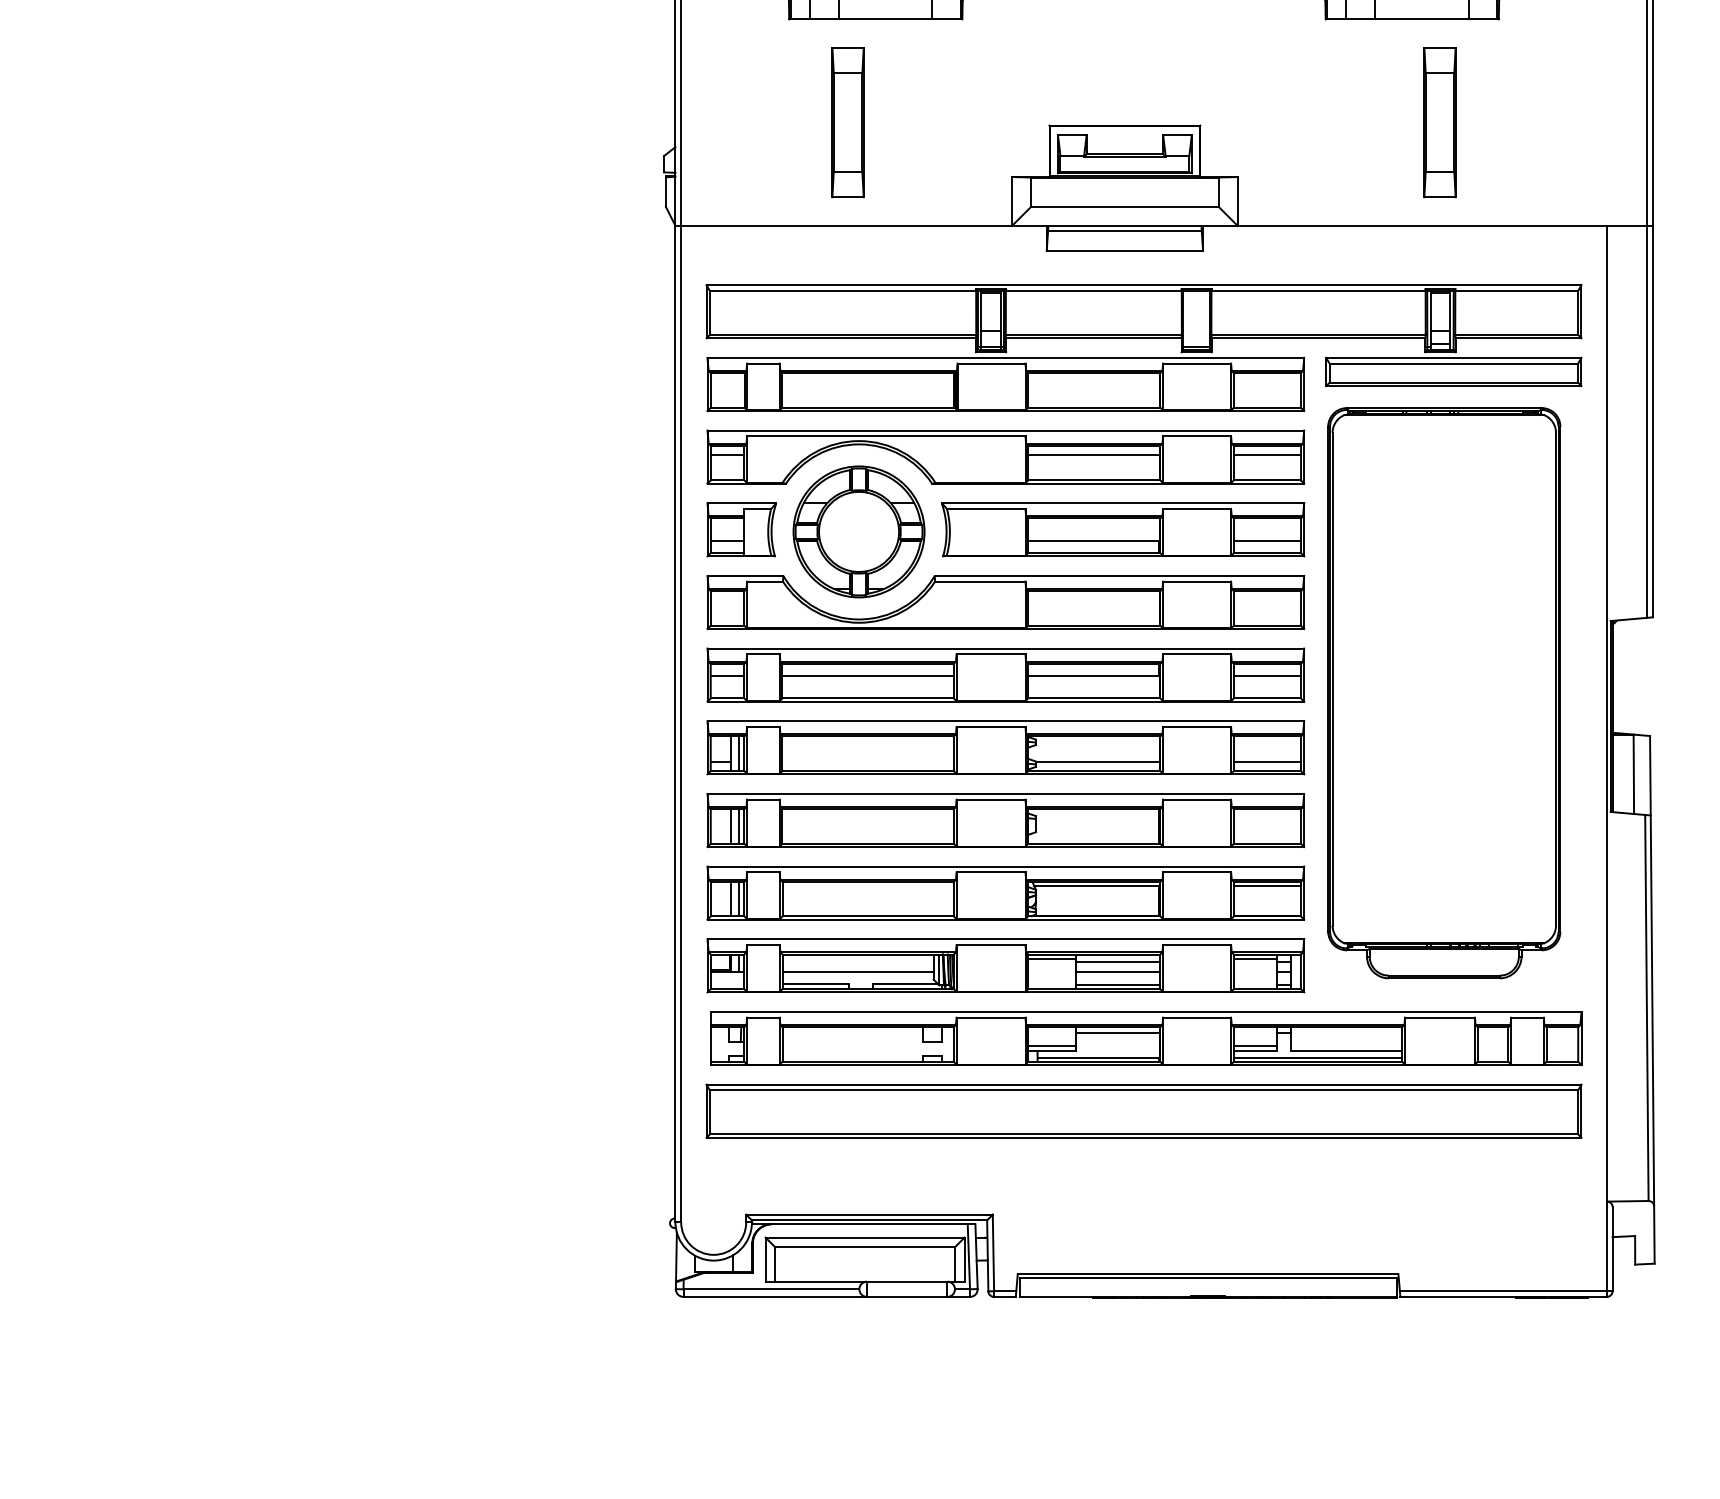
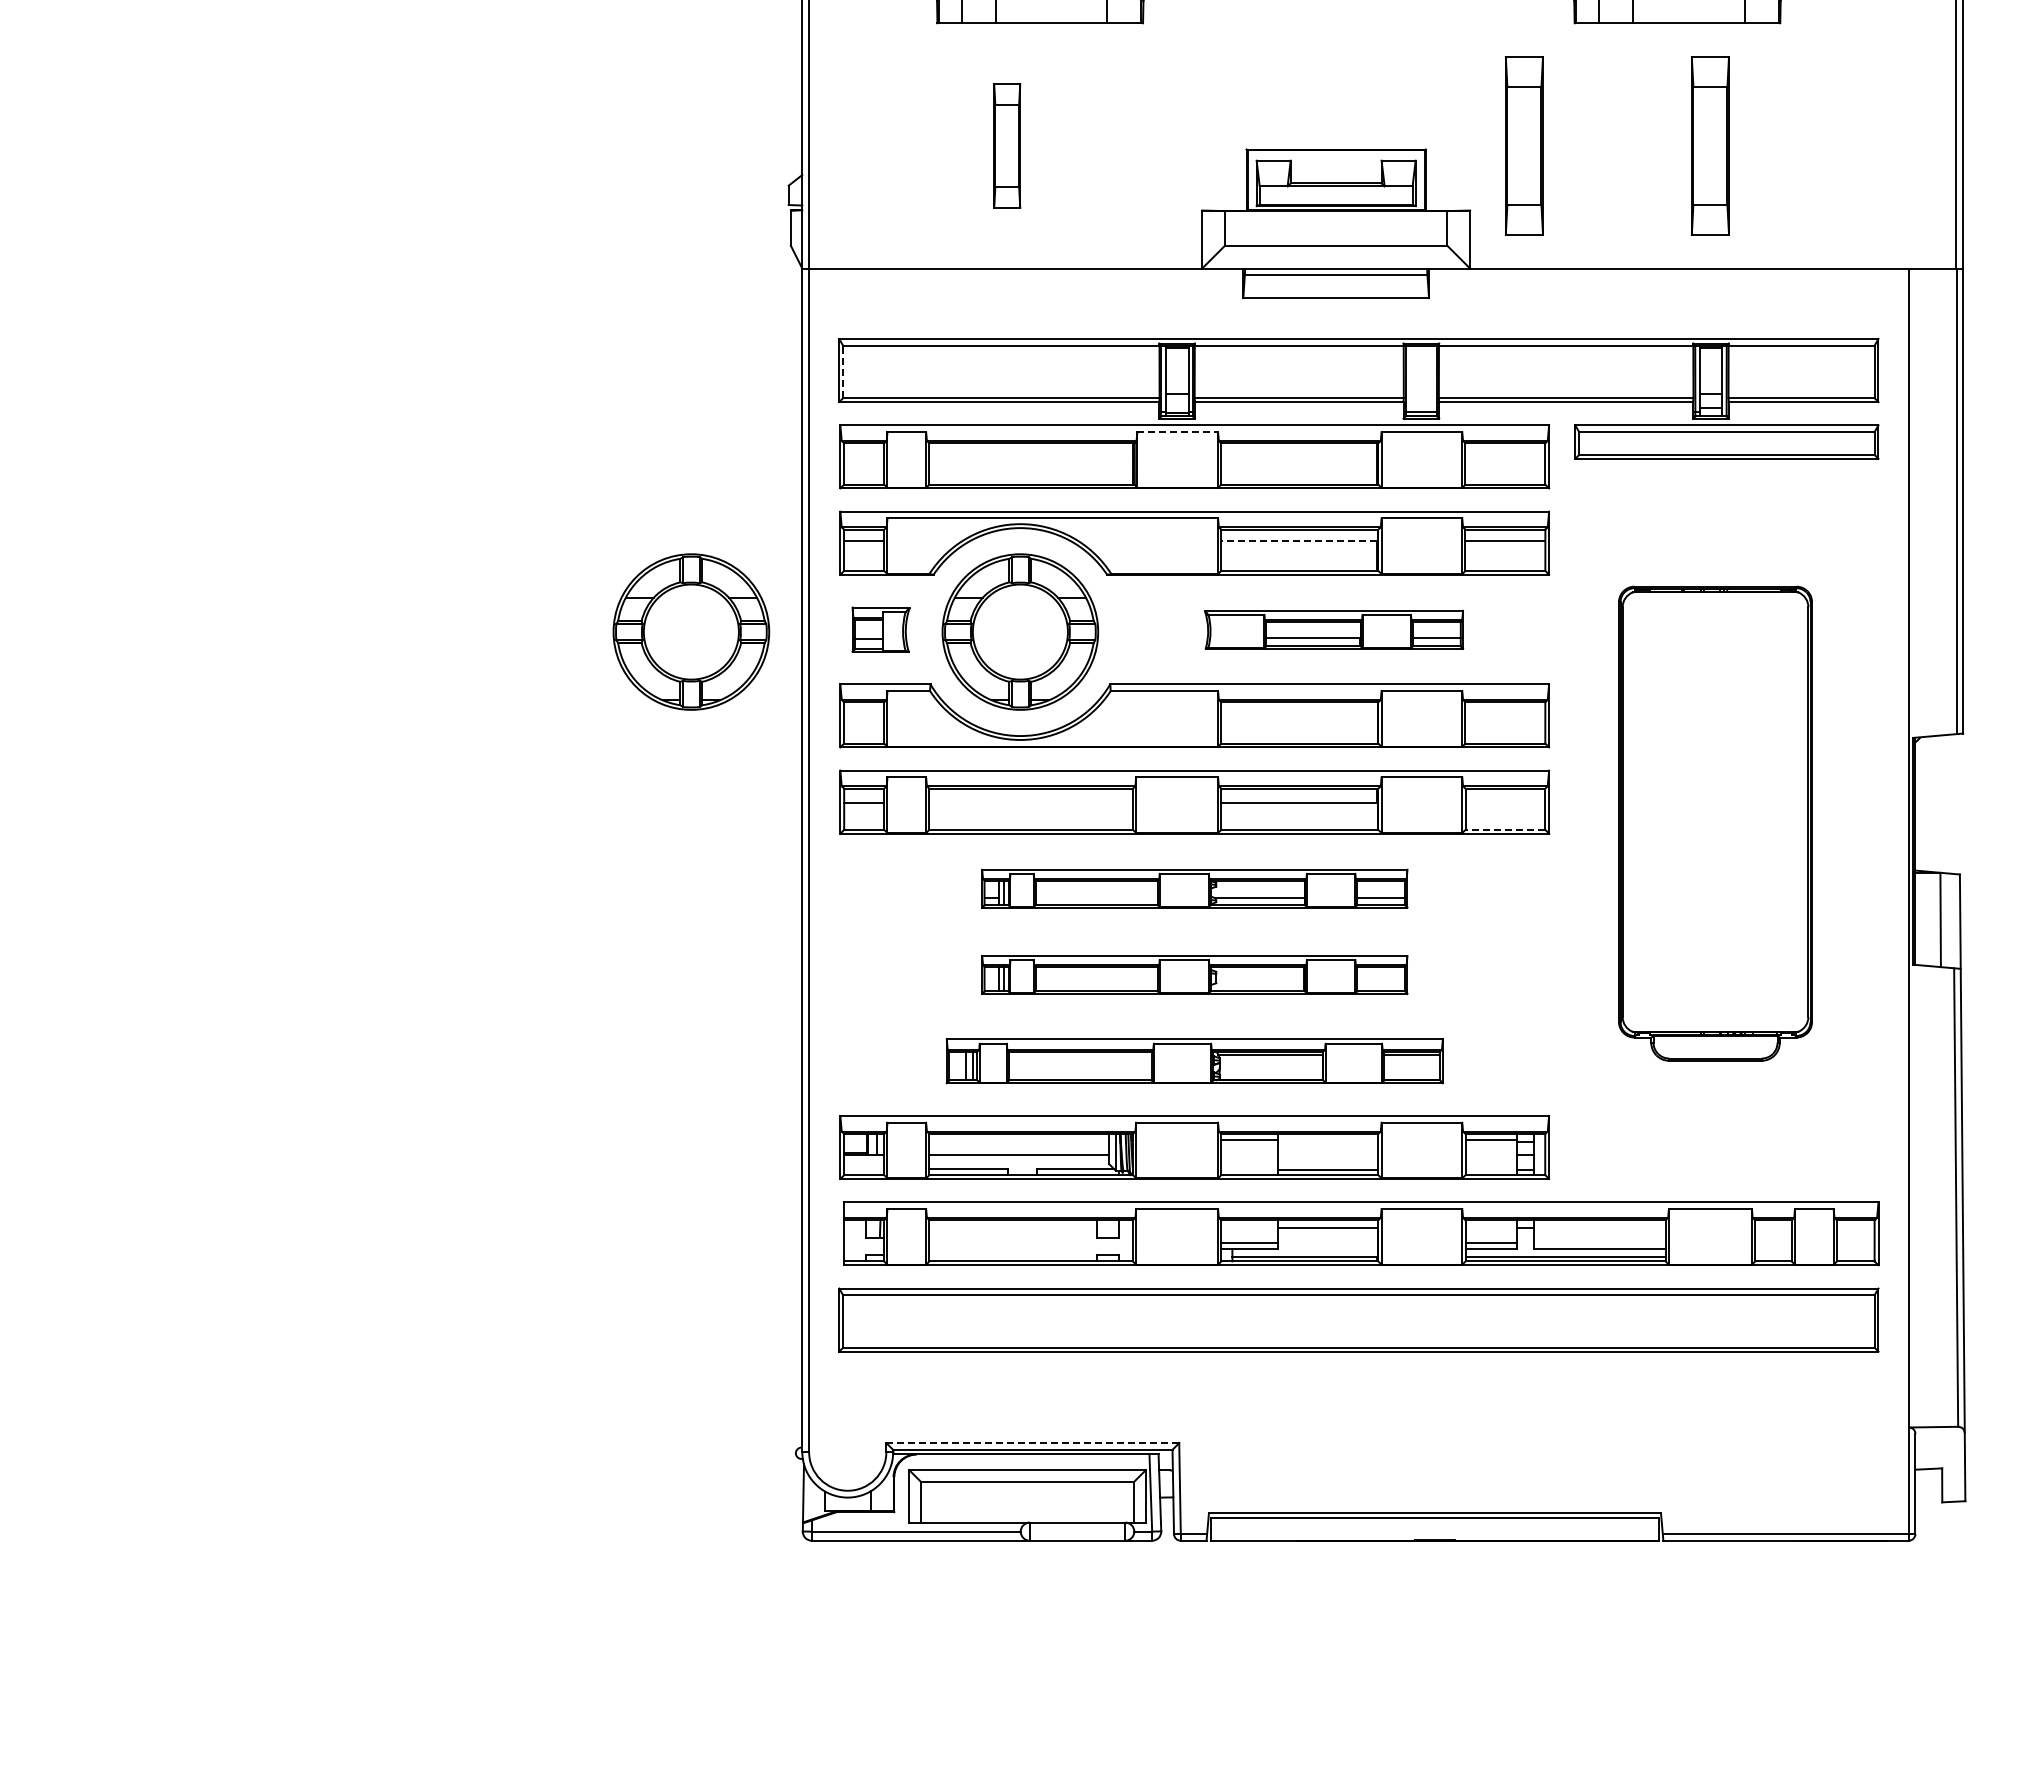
part: (847, 122) -> (1006, 145), size x0.7
part: (1283, 122) -> (1524, 145), added
line: (710, 312) -> (843, 371), solid -> dashed
line: (992, 363) -> (1178, 432), solid -> dashed
line: (1093, 455) -> (1298, 541), solid -> dashed
part: (741, 529) -> (880, 629), size x0.7
part: (1122, 529) -> (1333, 629), size x0.6
part: (582, 531) -> (691, 631), added
line: (868, 675) -> (1031, 802), removed
line: (1267, 675) -> (1505, 802), removed
part: (1444, 693) -> (1715, 823), size x0.7
line: (1267, 698) -> (1505, 829), solid -> dashed
part: (1005, 747) -> (1194, 888), size x0.6
part: (1005, 820) -> (1194, 974), size x0.6
part: (1005, 892) -> (1194, 1060), size x0.7
line: (1118, 961) -> (1328, 1142), removed
line: (1118, 972) -> (1328, 1155), removed
line: (870, 1215) -> (1033, 1443), solid -> dashed

